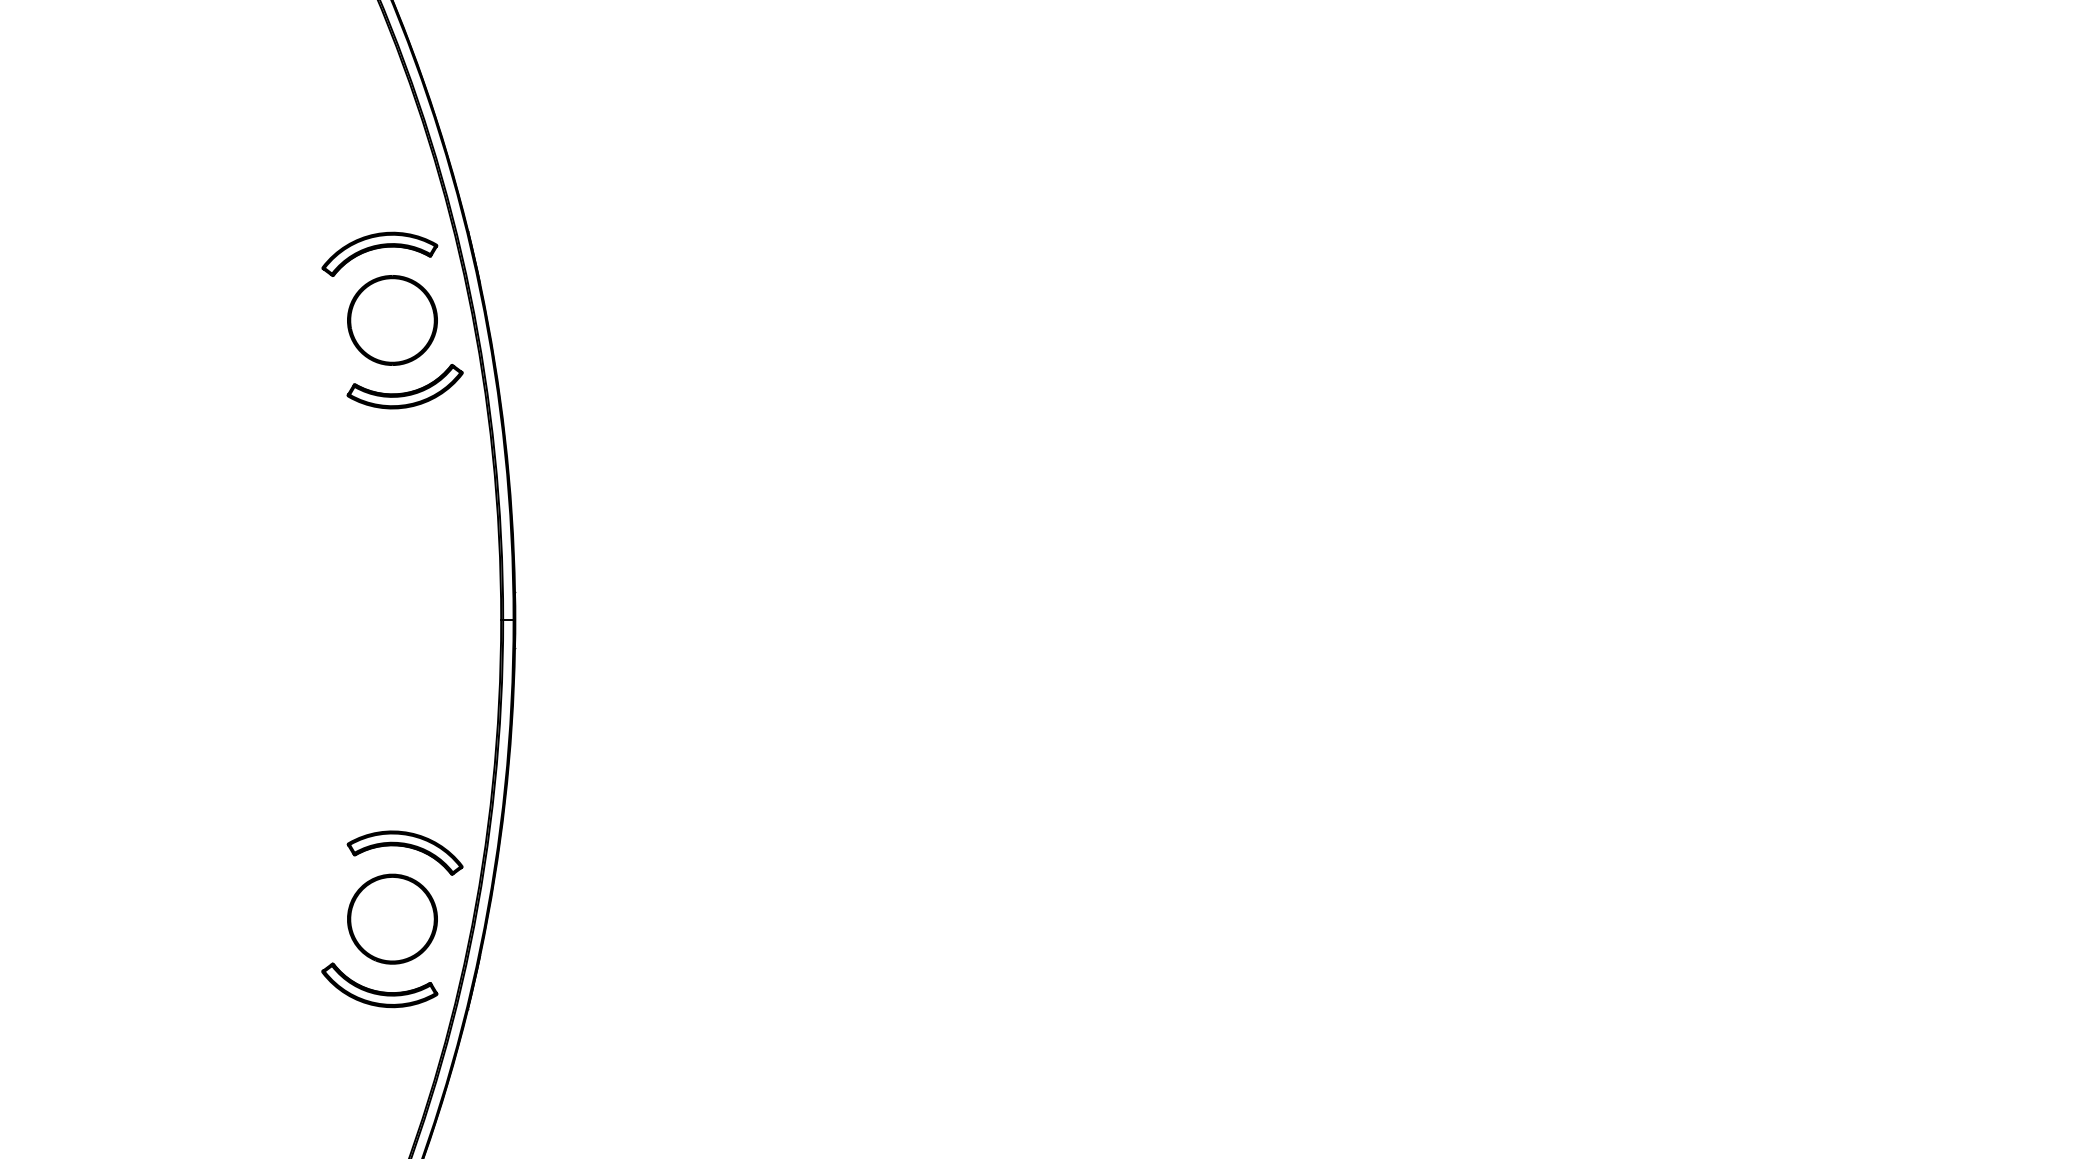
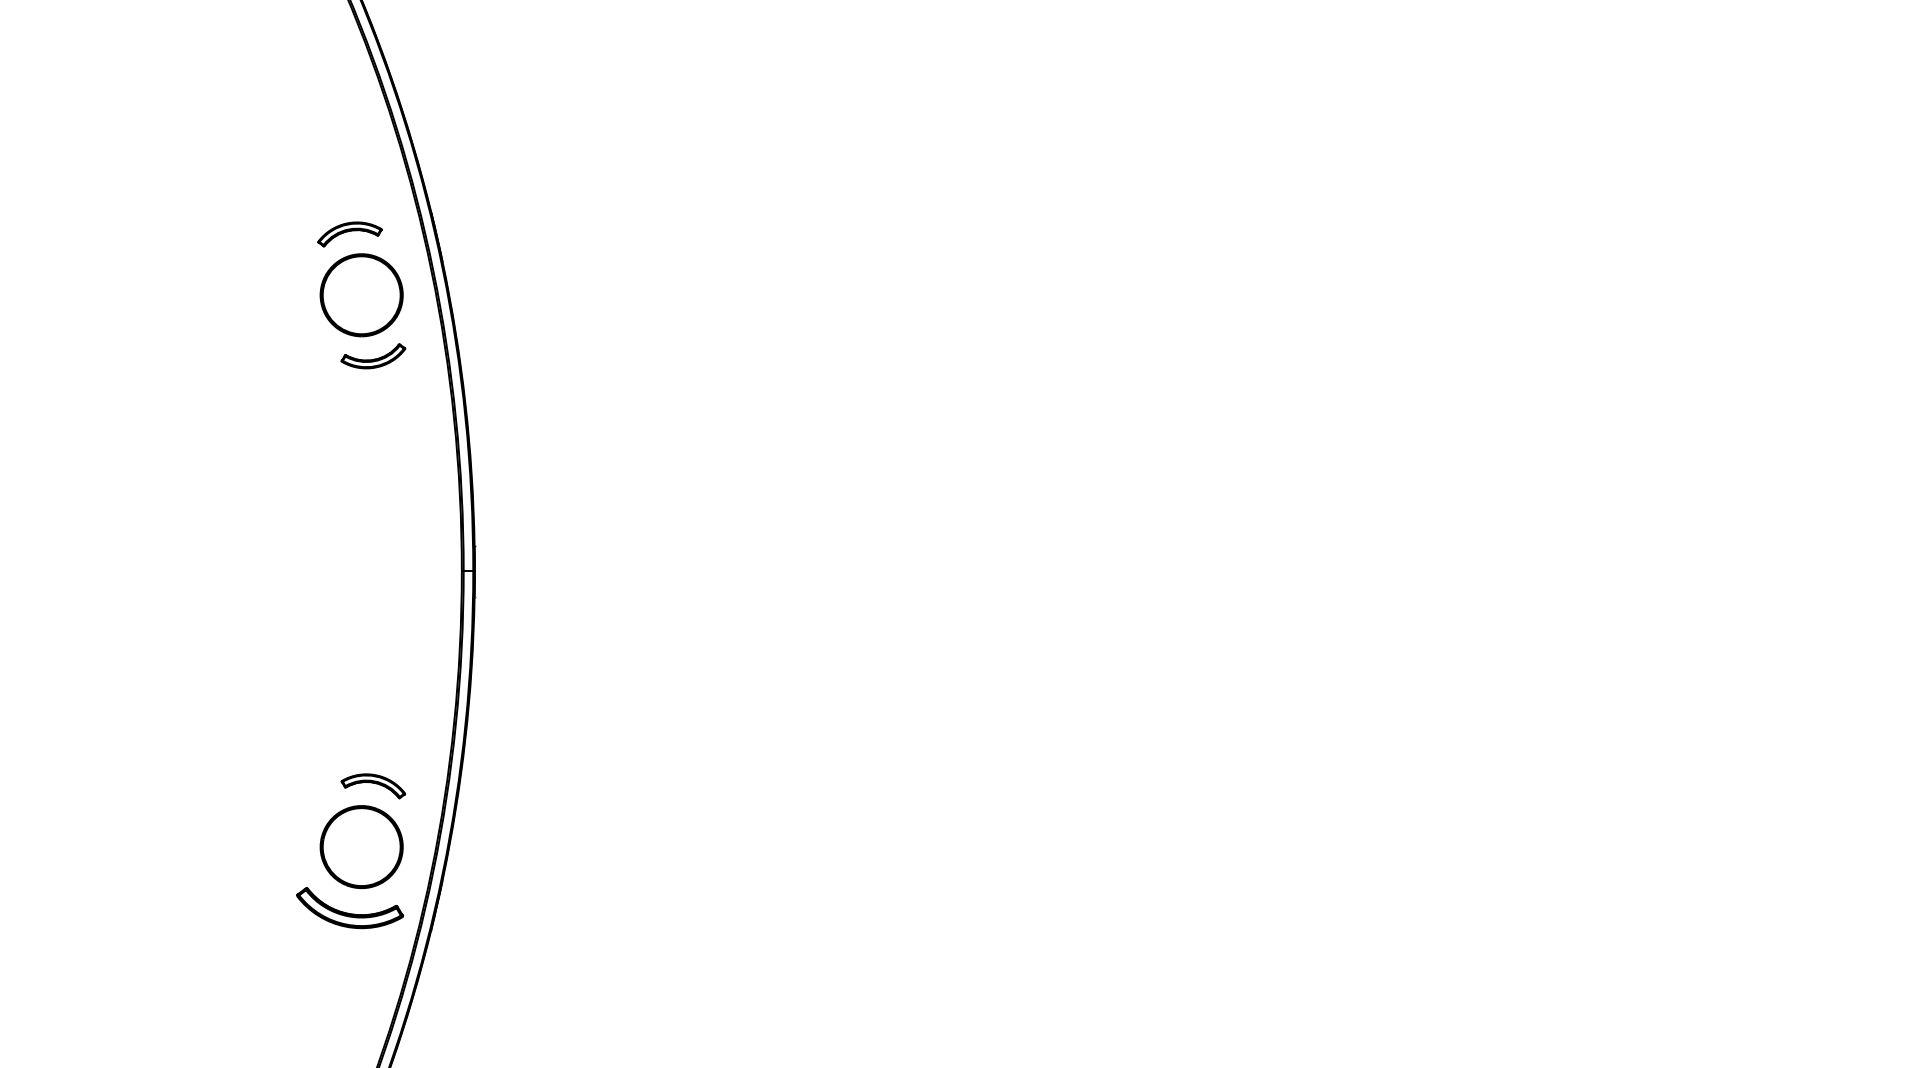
part: (379, 254) -> (349, 234), size x0.6
part: (405, 386) -> (373, 356), size x0.6
part: (405, 853) -> (373, 786), size x0.6

